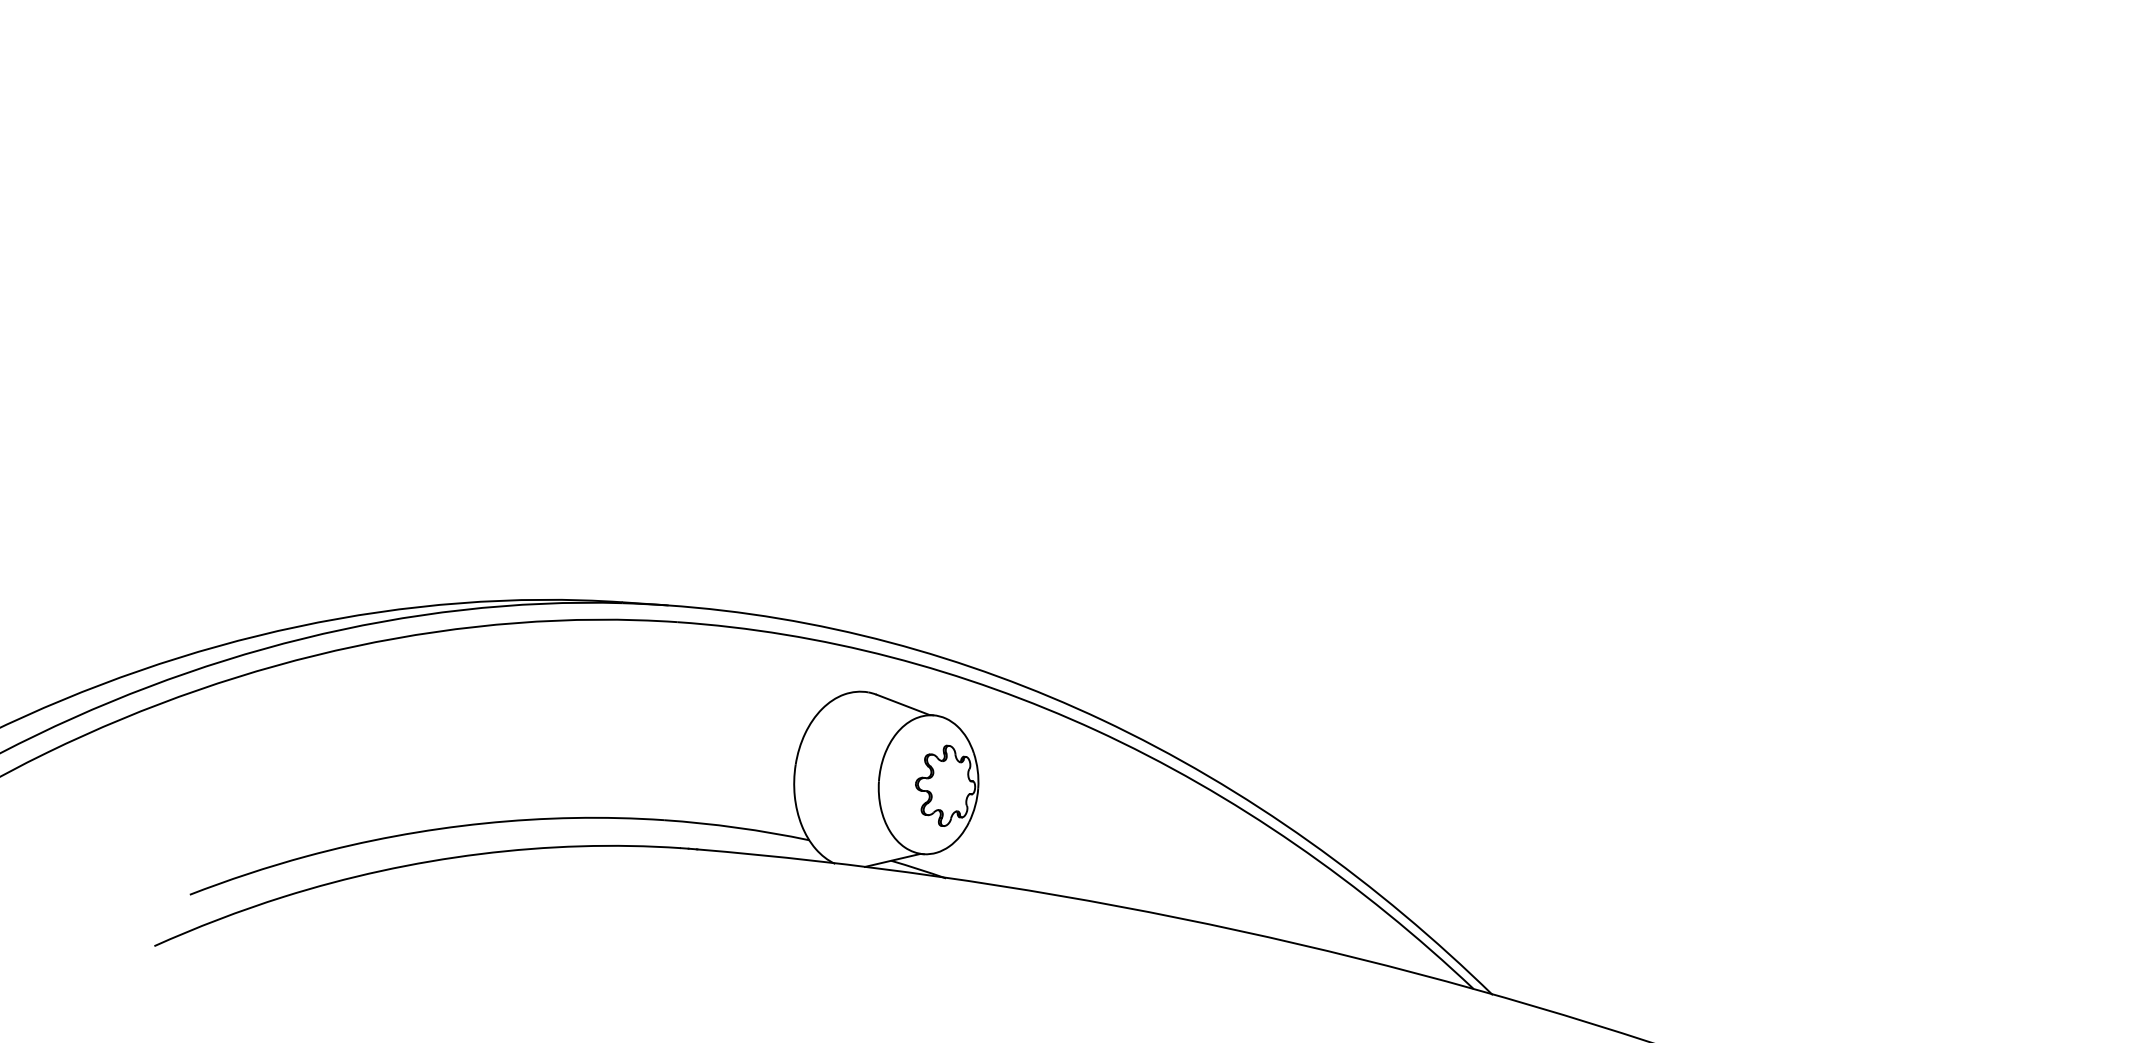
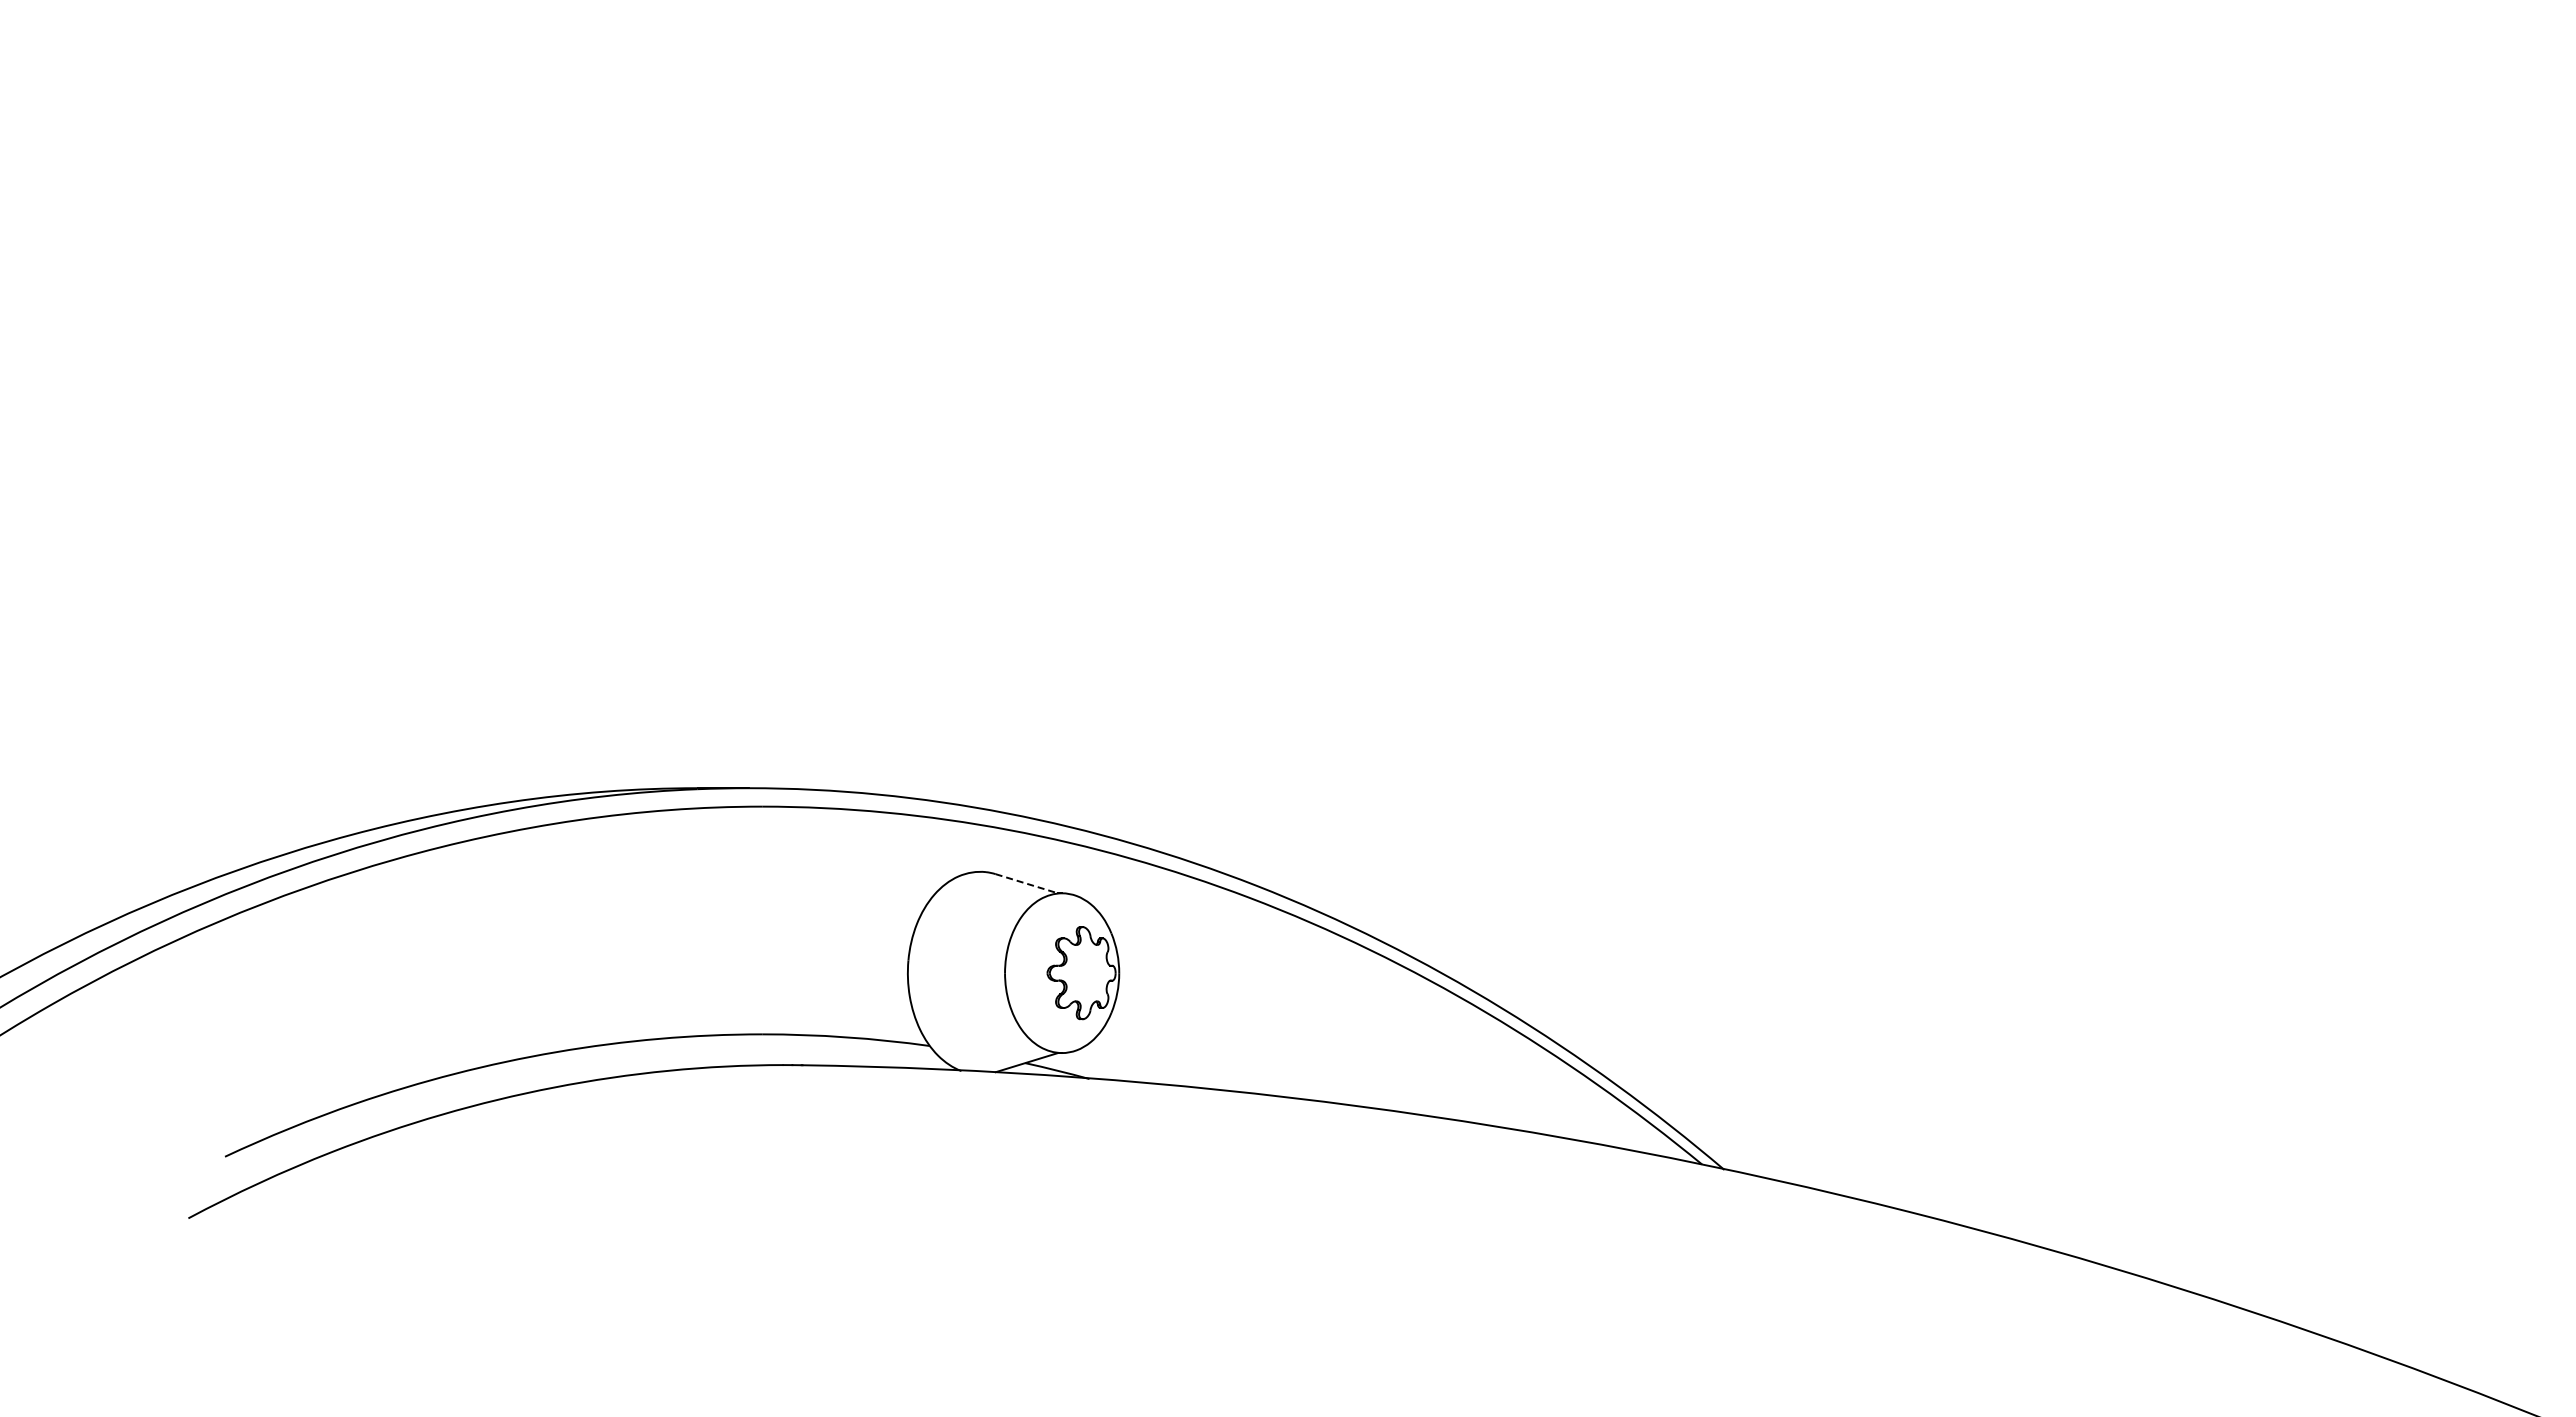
line: (902, 704) -> (1026, 883), solid -> dashed

